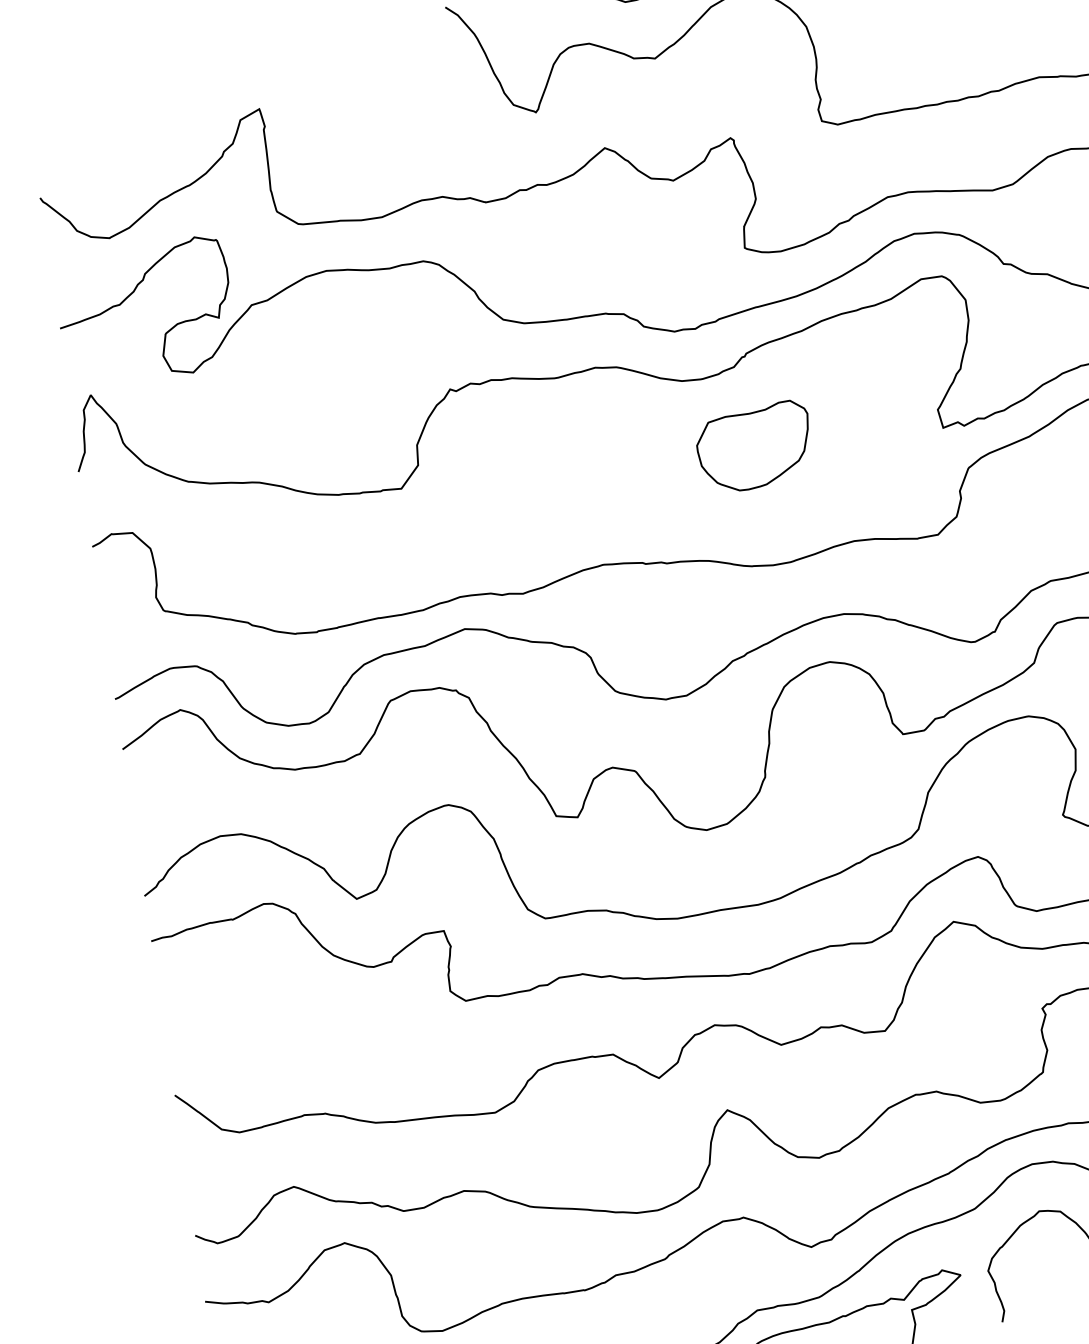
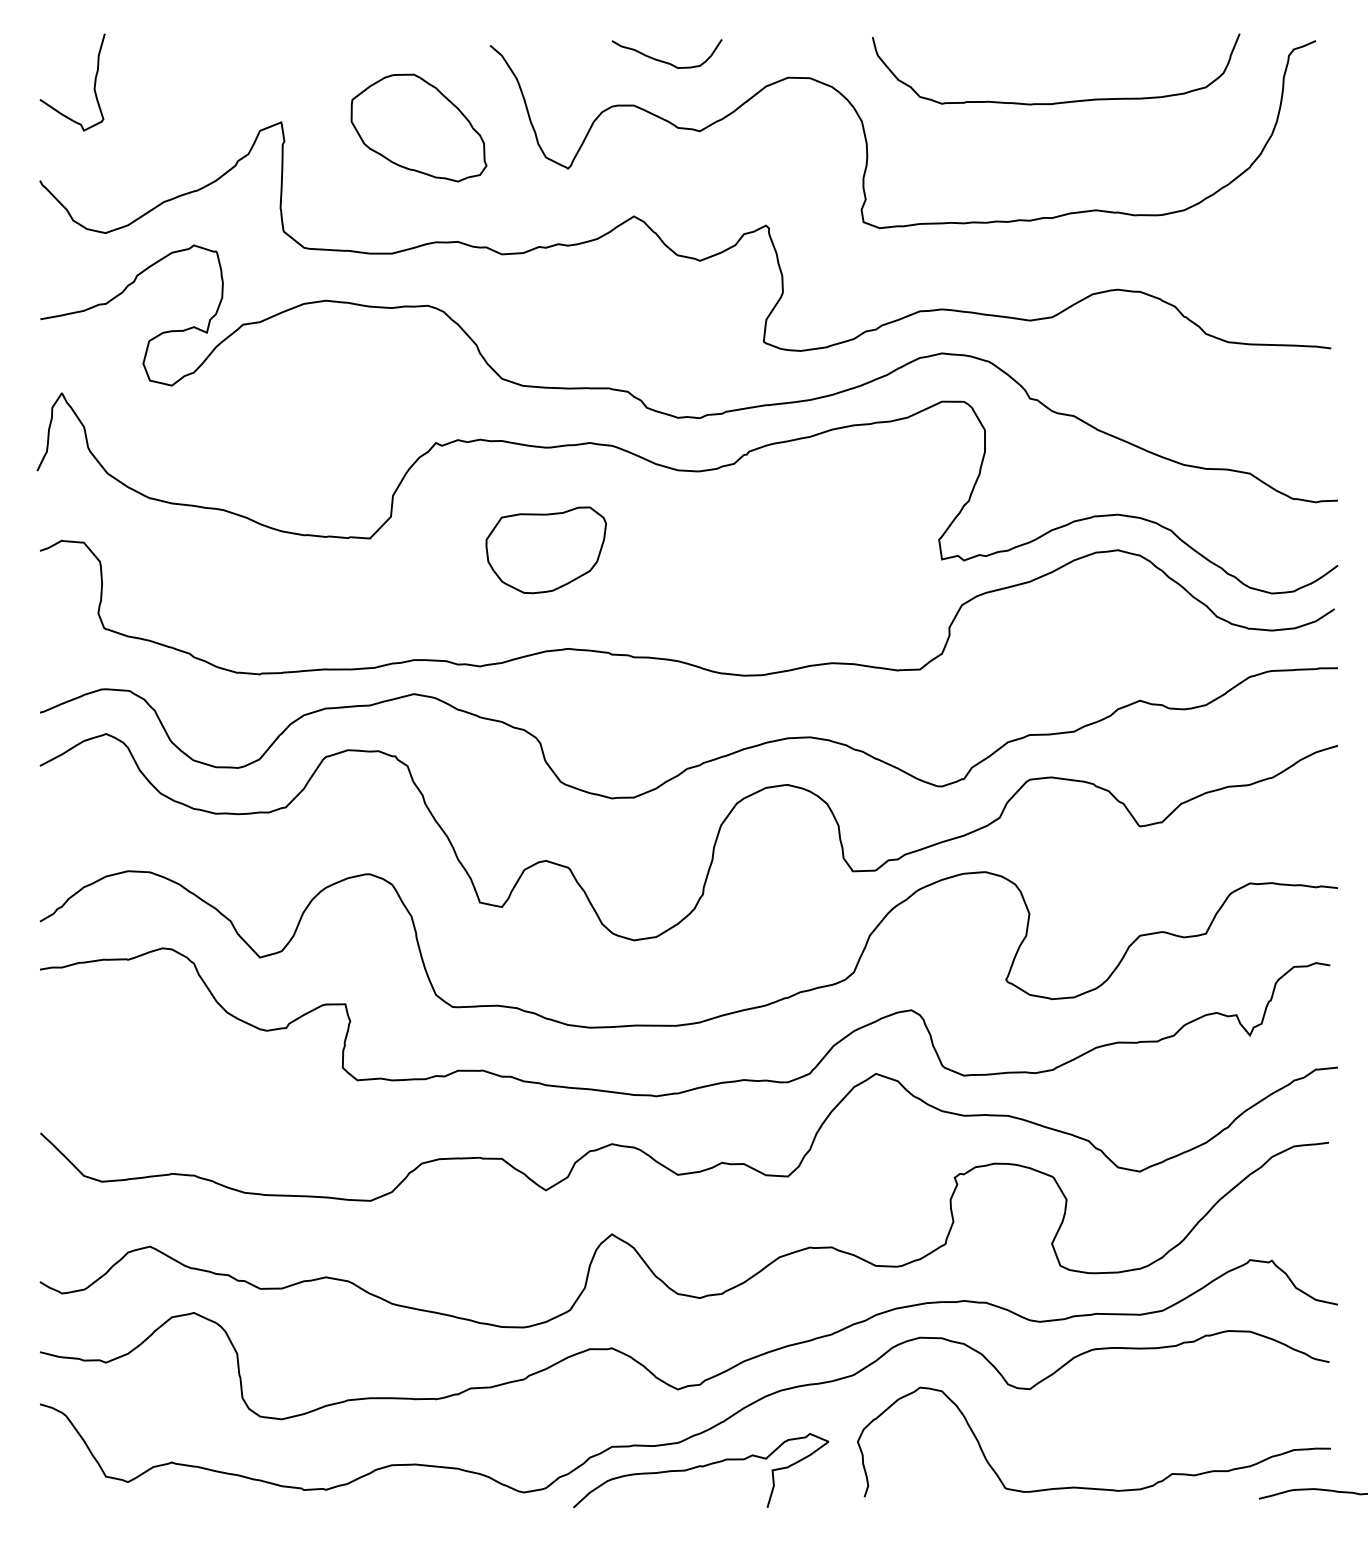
part: (389, 94) -> (418, 127), added
curve: (77, 102) -> (93, 87), added
part: (754, 447) -> (545, 550), moved

